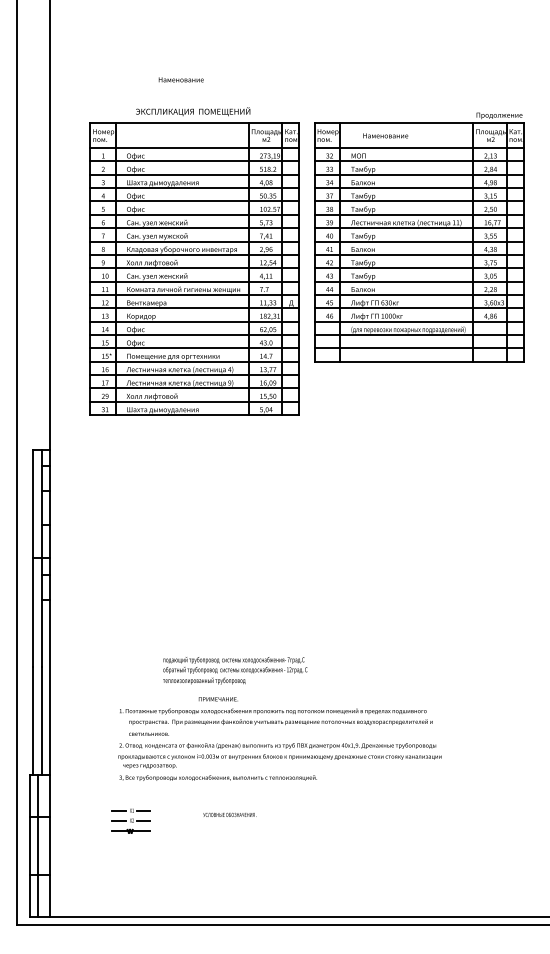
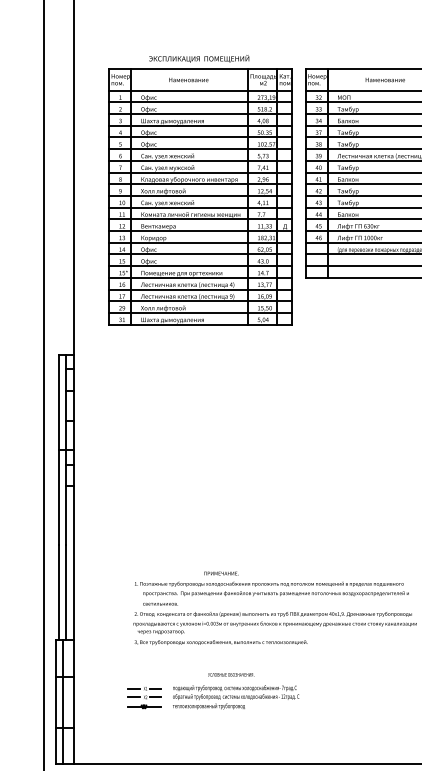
text: (180, 79) -> (188, 79), moved
text: (385, 135) -> (385, 79), moved
text: (235, 670) -> (236, 697), moved
part: (130, 820) -> (144, 697), moved

